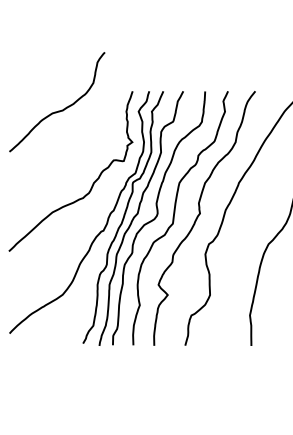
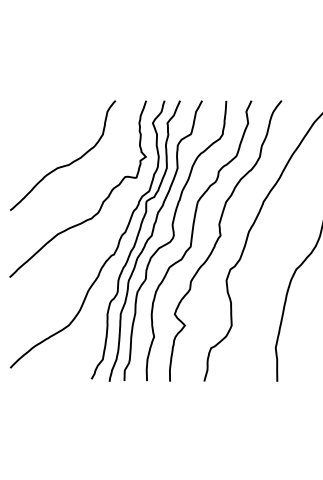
curve: (59, 110) -> (65, 164), moved

